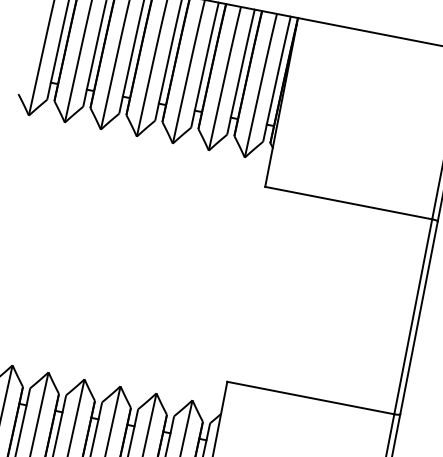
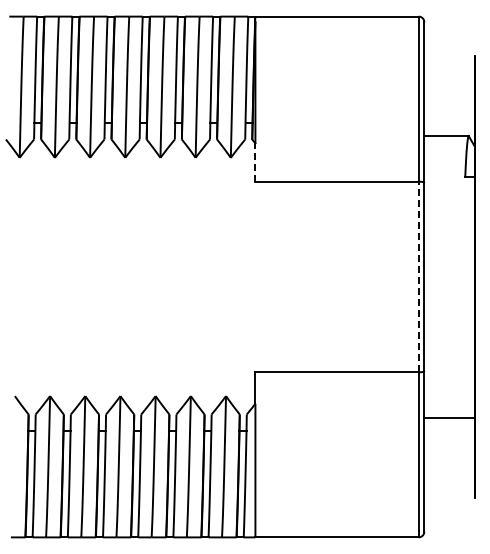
line: (269, 167) -> (255, 162), solid -> dashed
line: (413, 316) -> (418, 276), solid -> dashed

